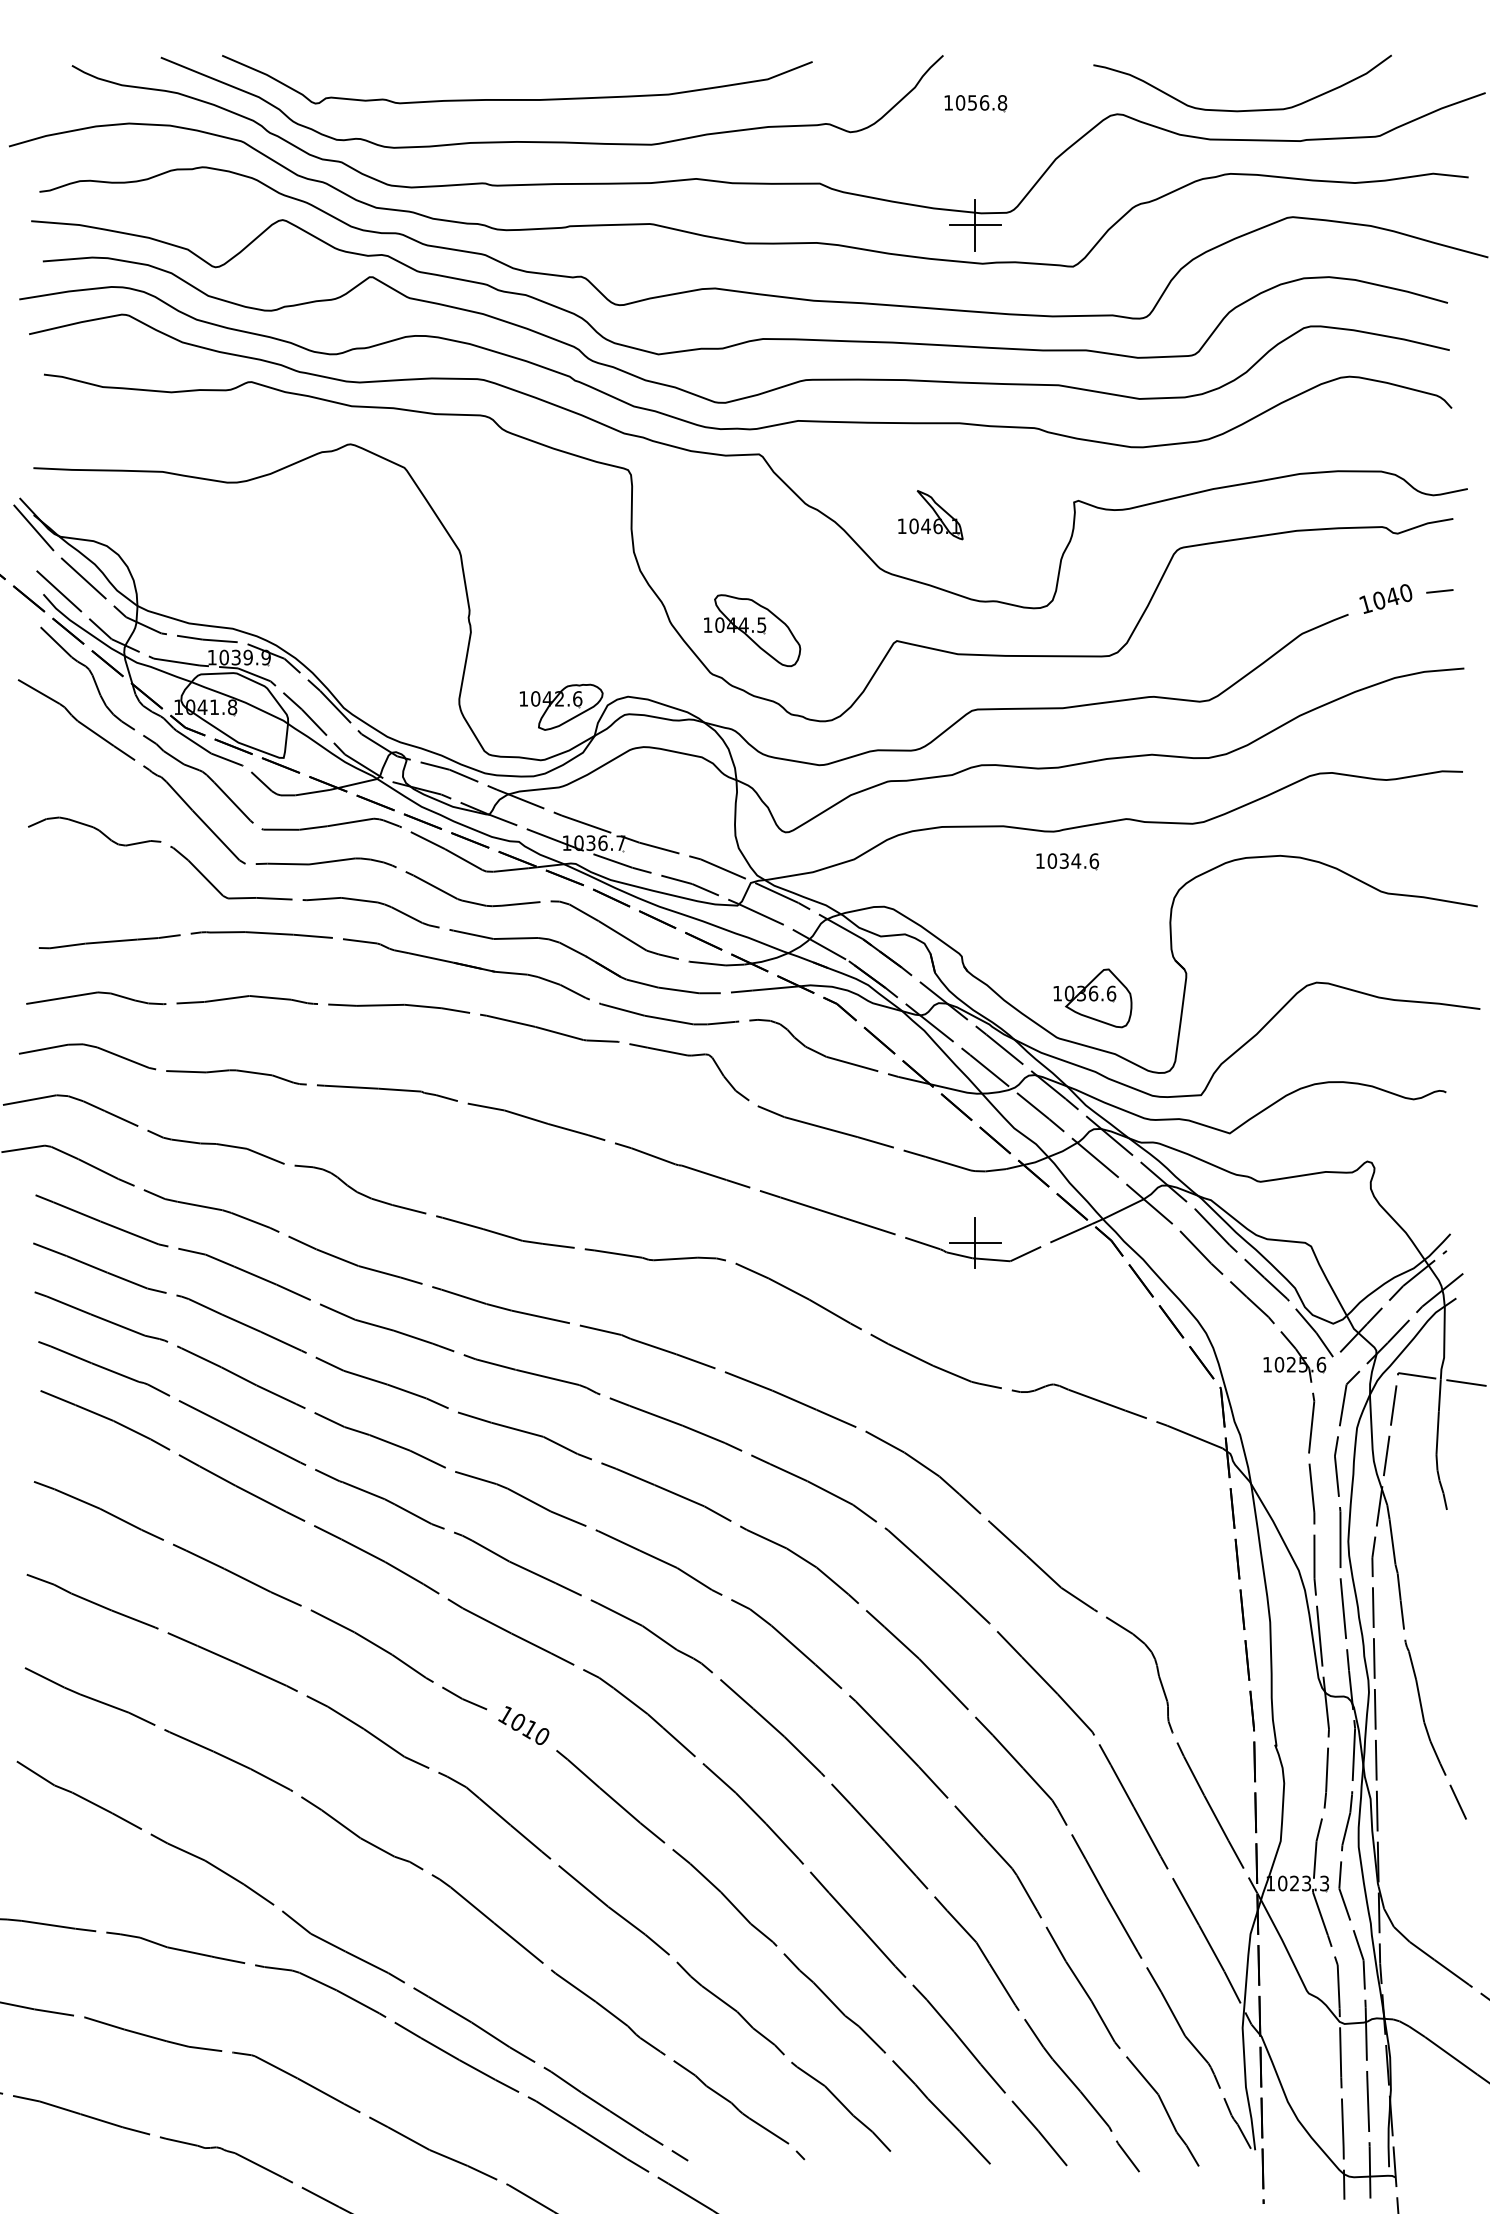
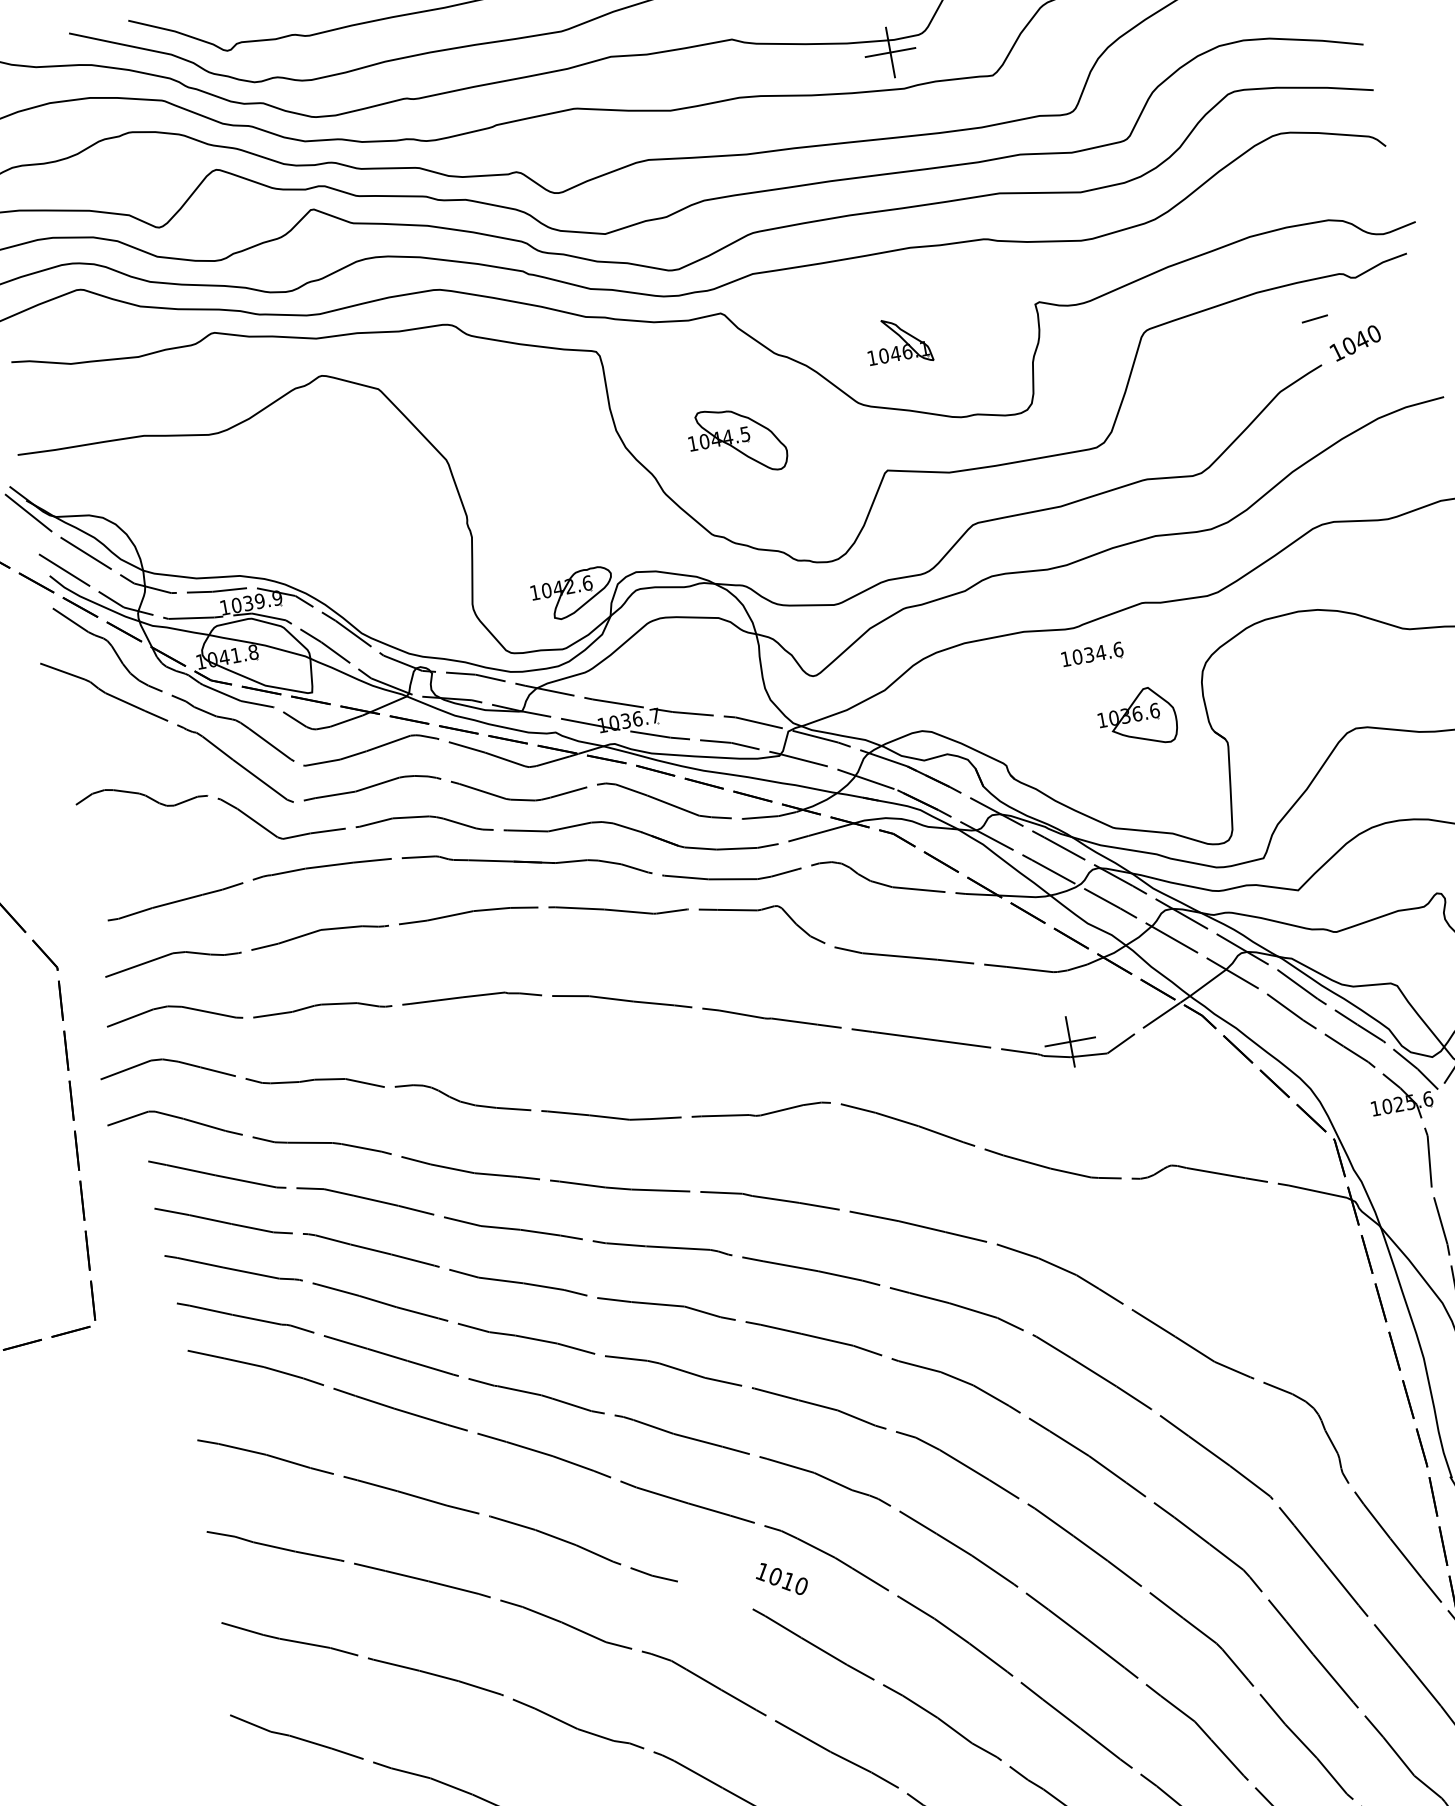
line: (1439, 591) -> (1314, 319), moved
part: (752, 630) -> (737, 441), moved
part: (1092, 998) -> (1137, 718), moved
text: (523, 1725) -> (781, 1578), moved

